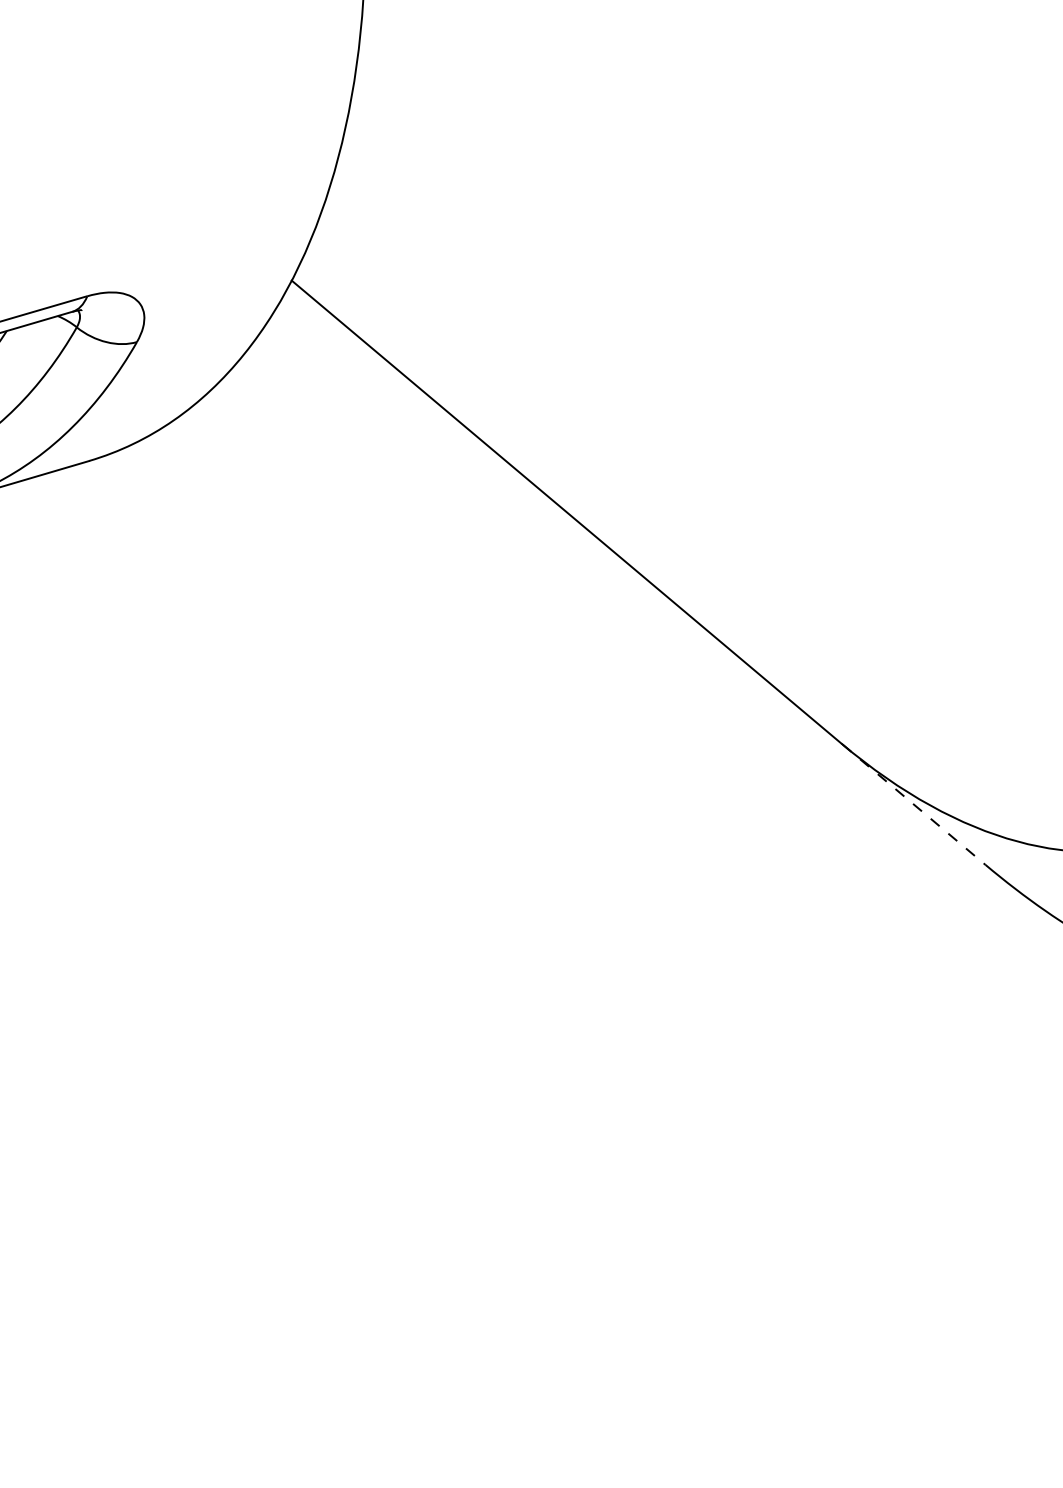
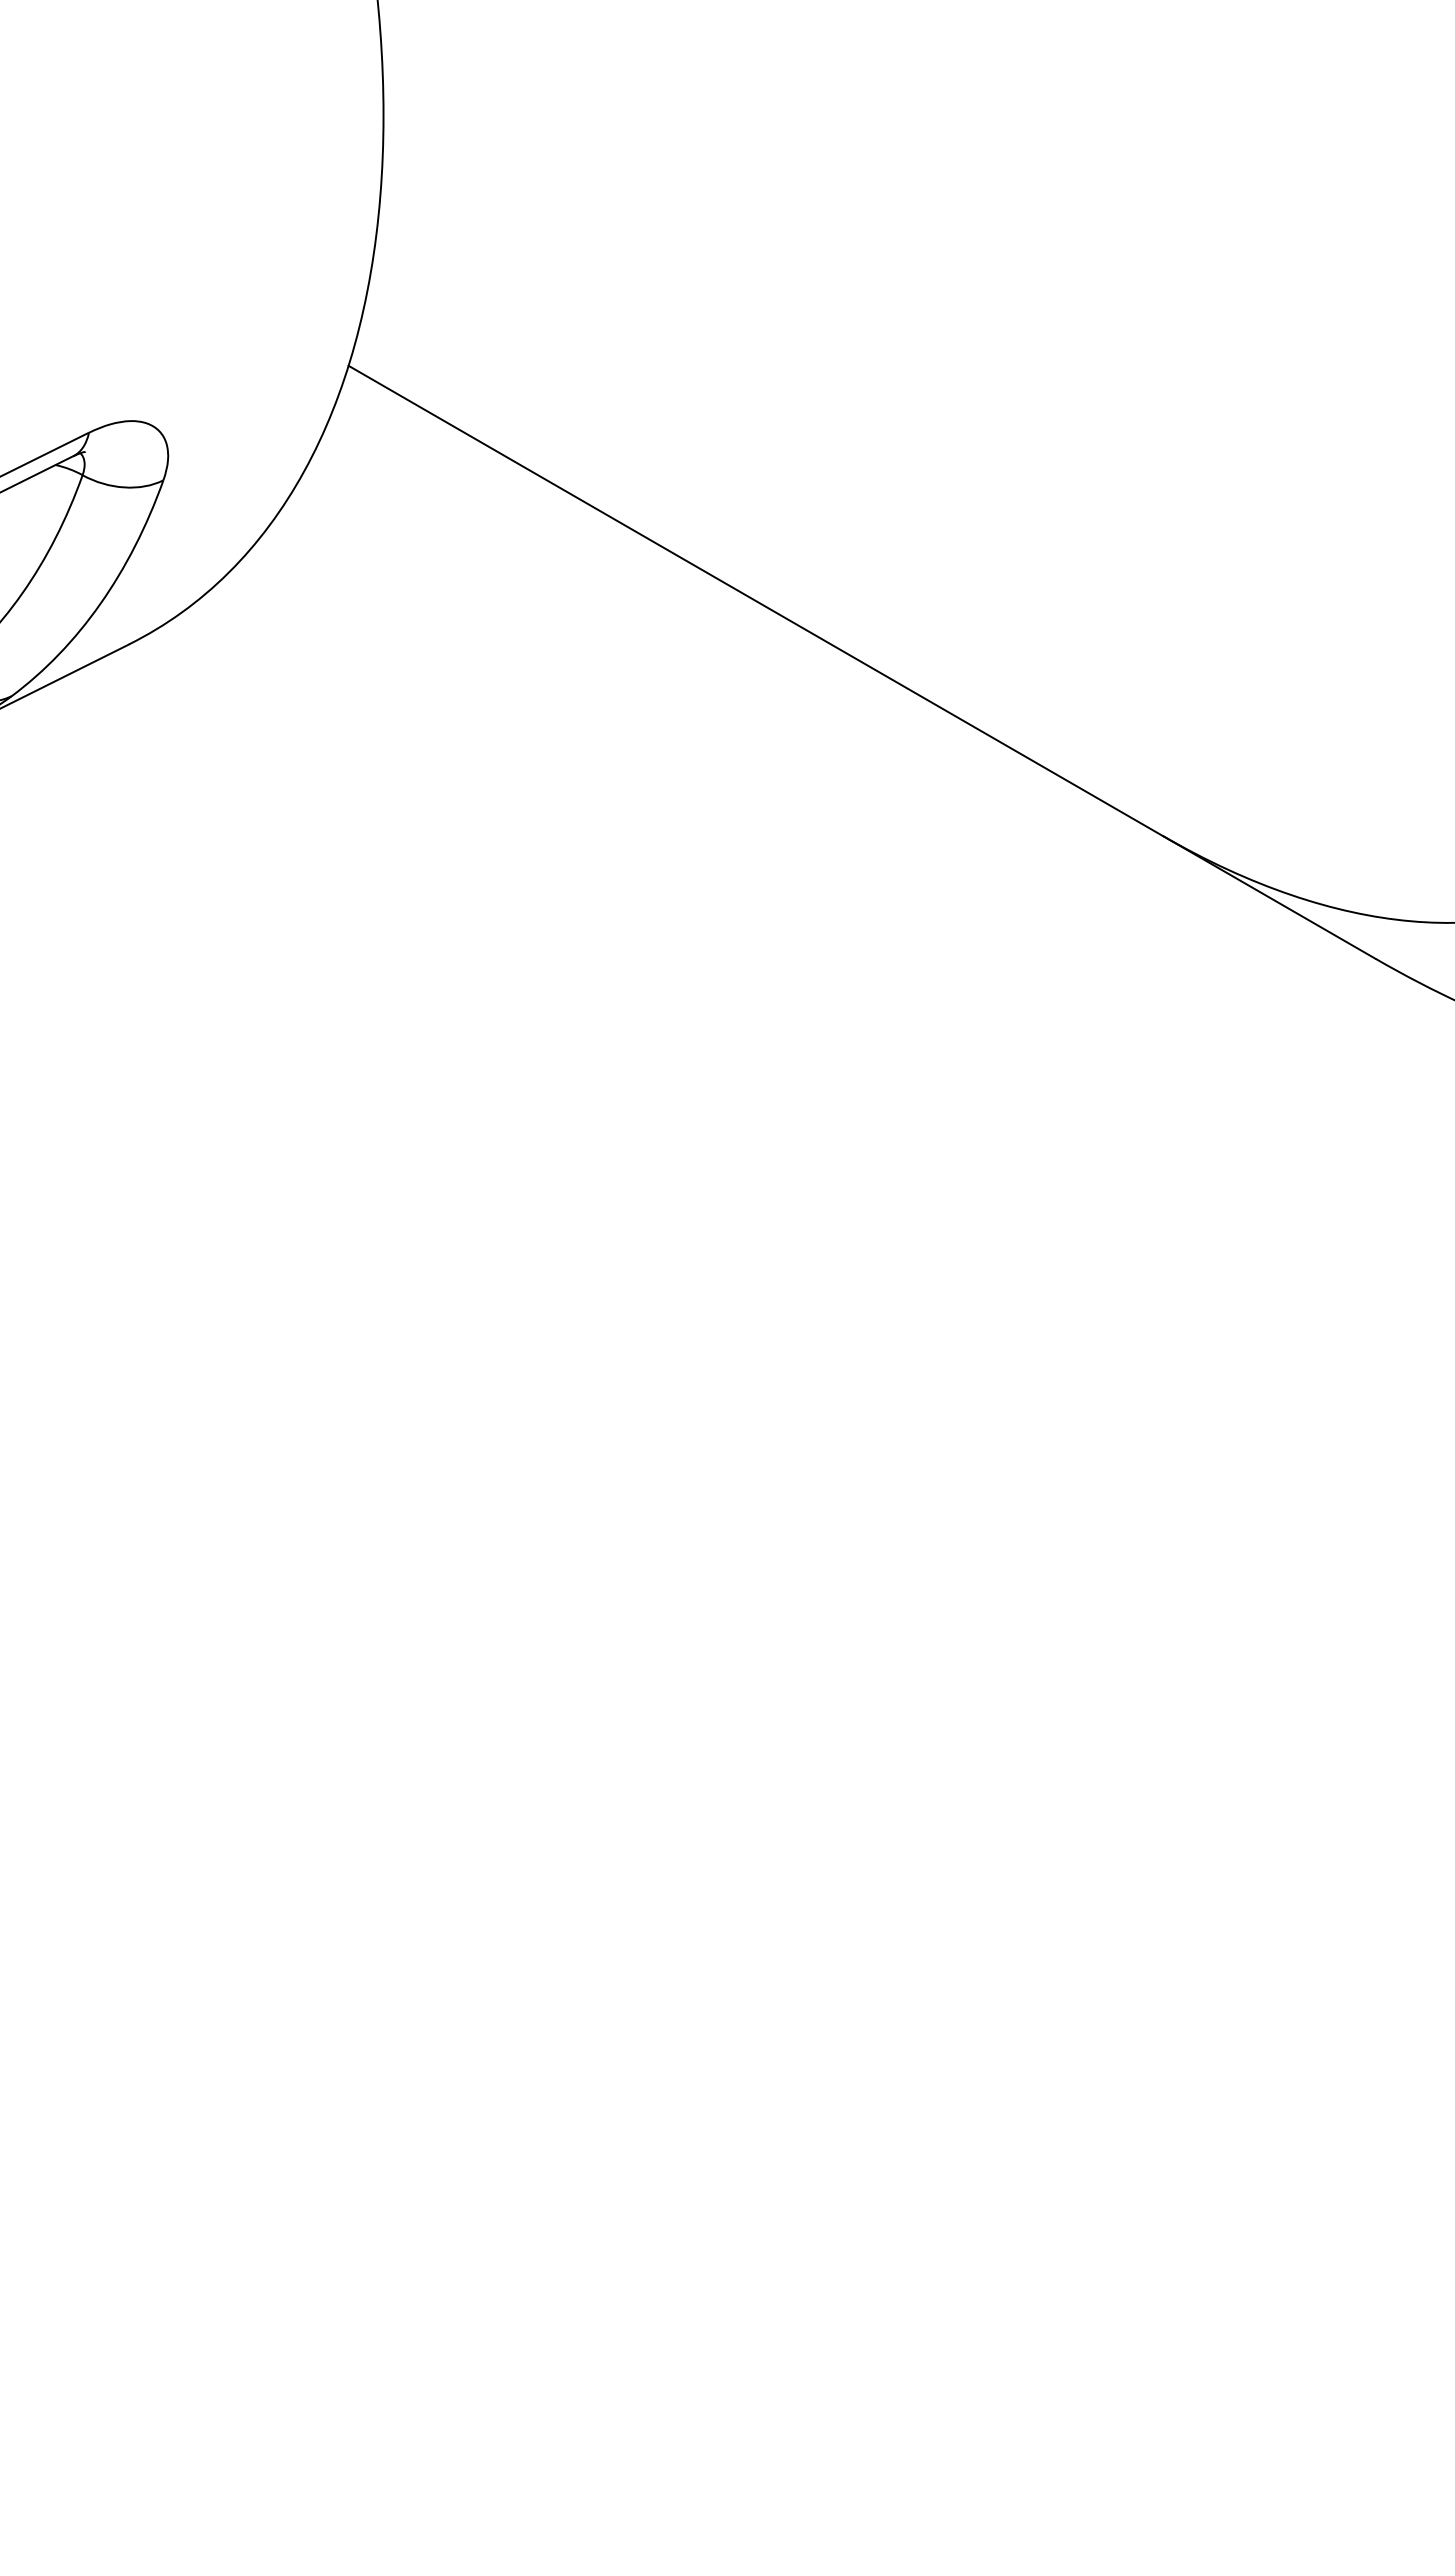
line: (914, 804) -> (1270, 897), dashed -> solid

